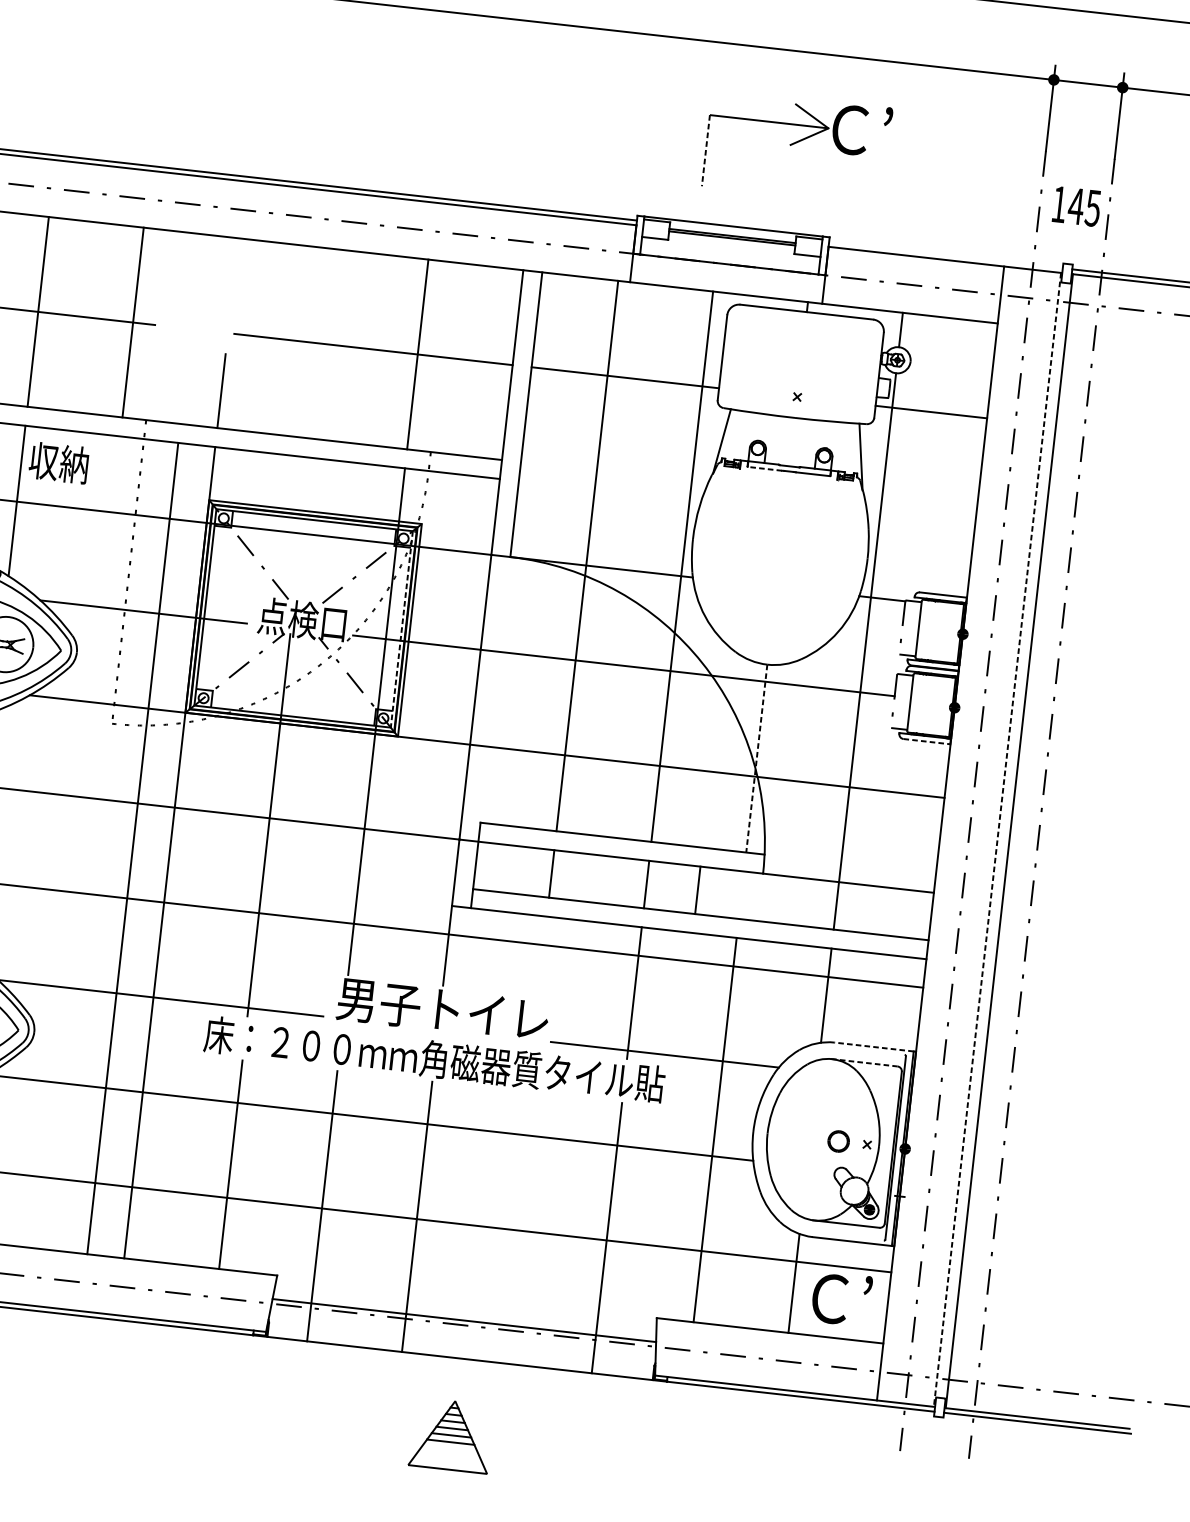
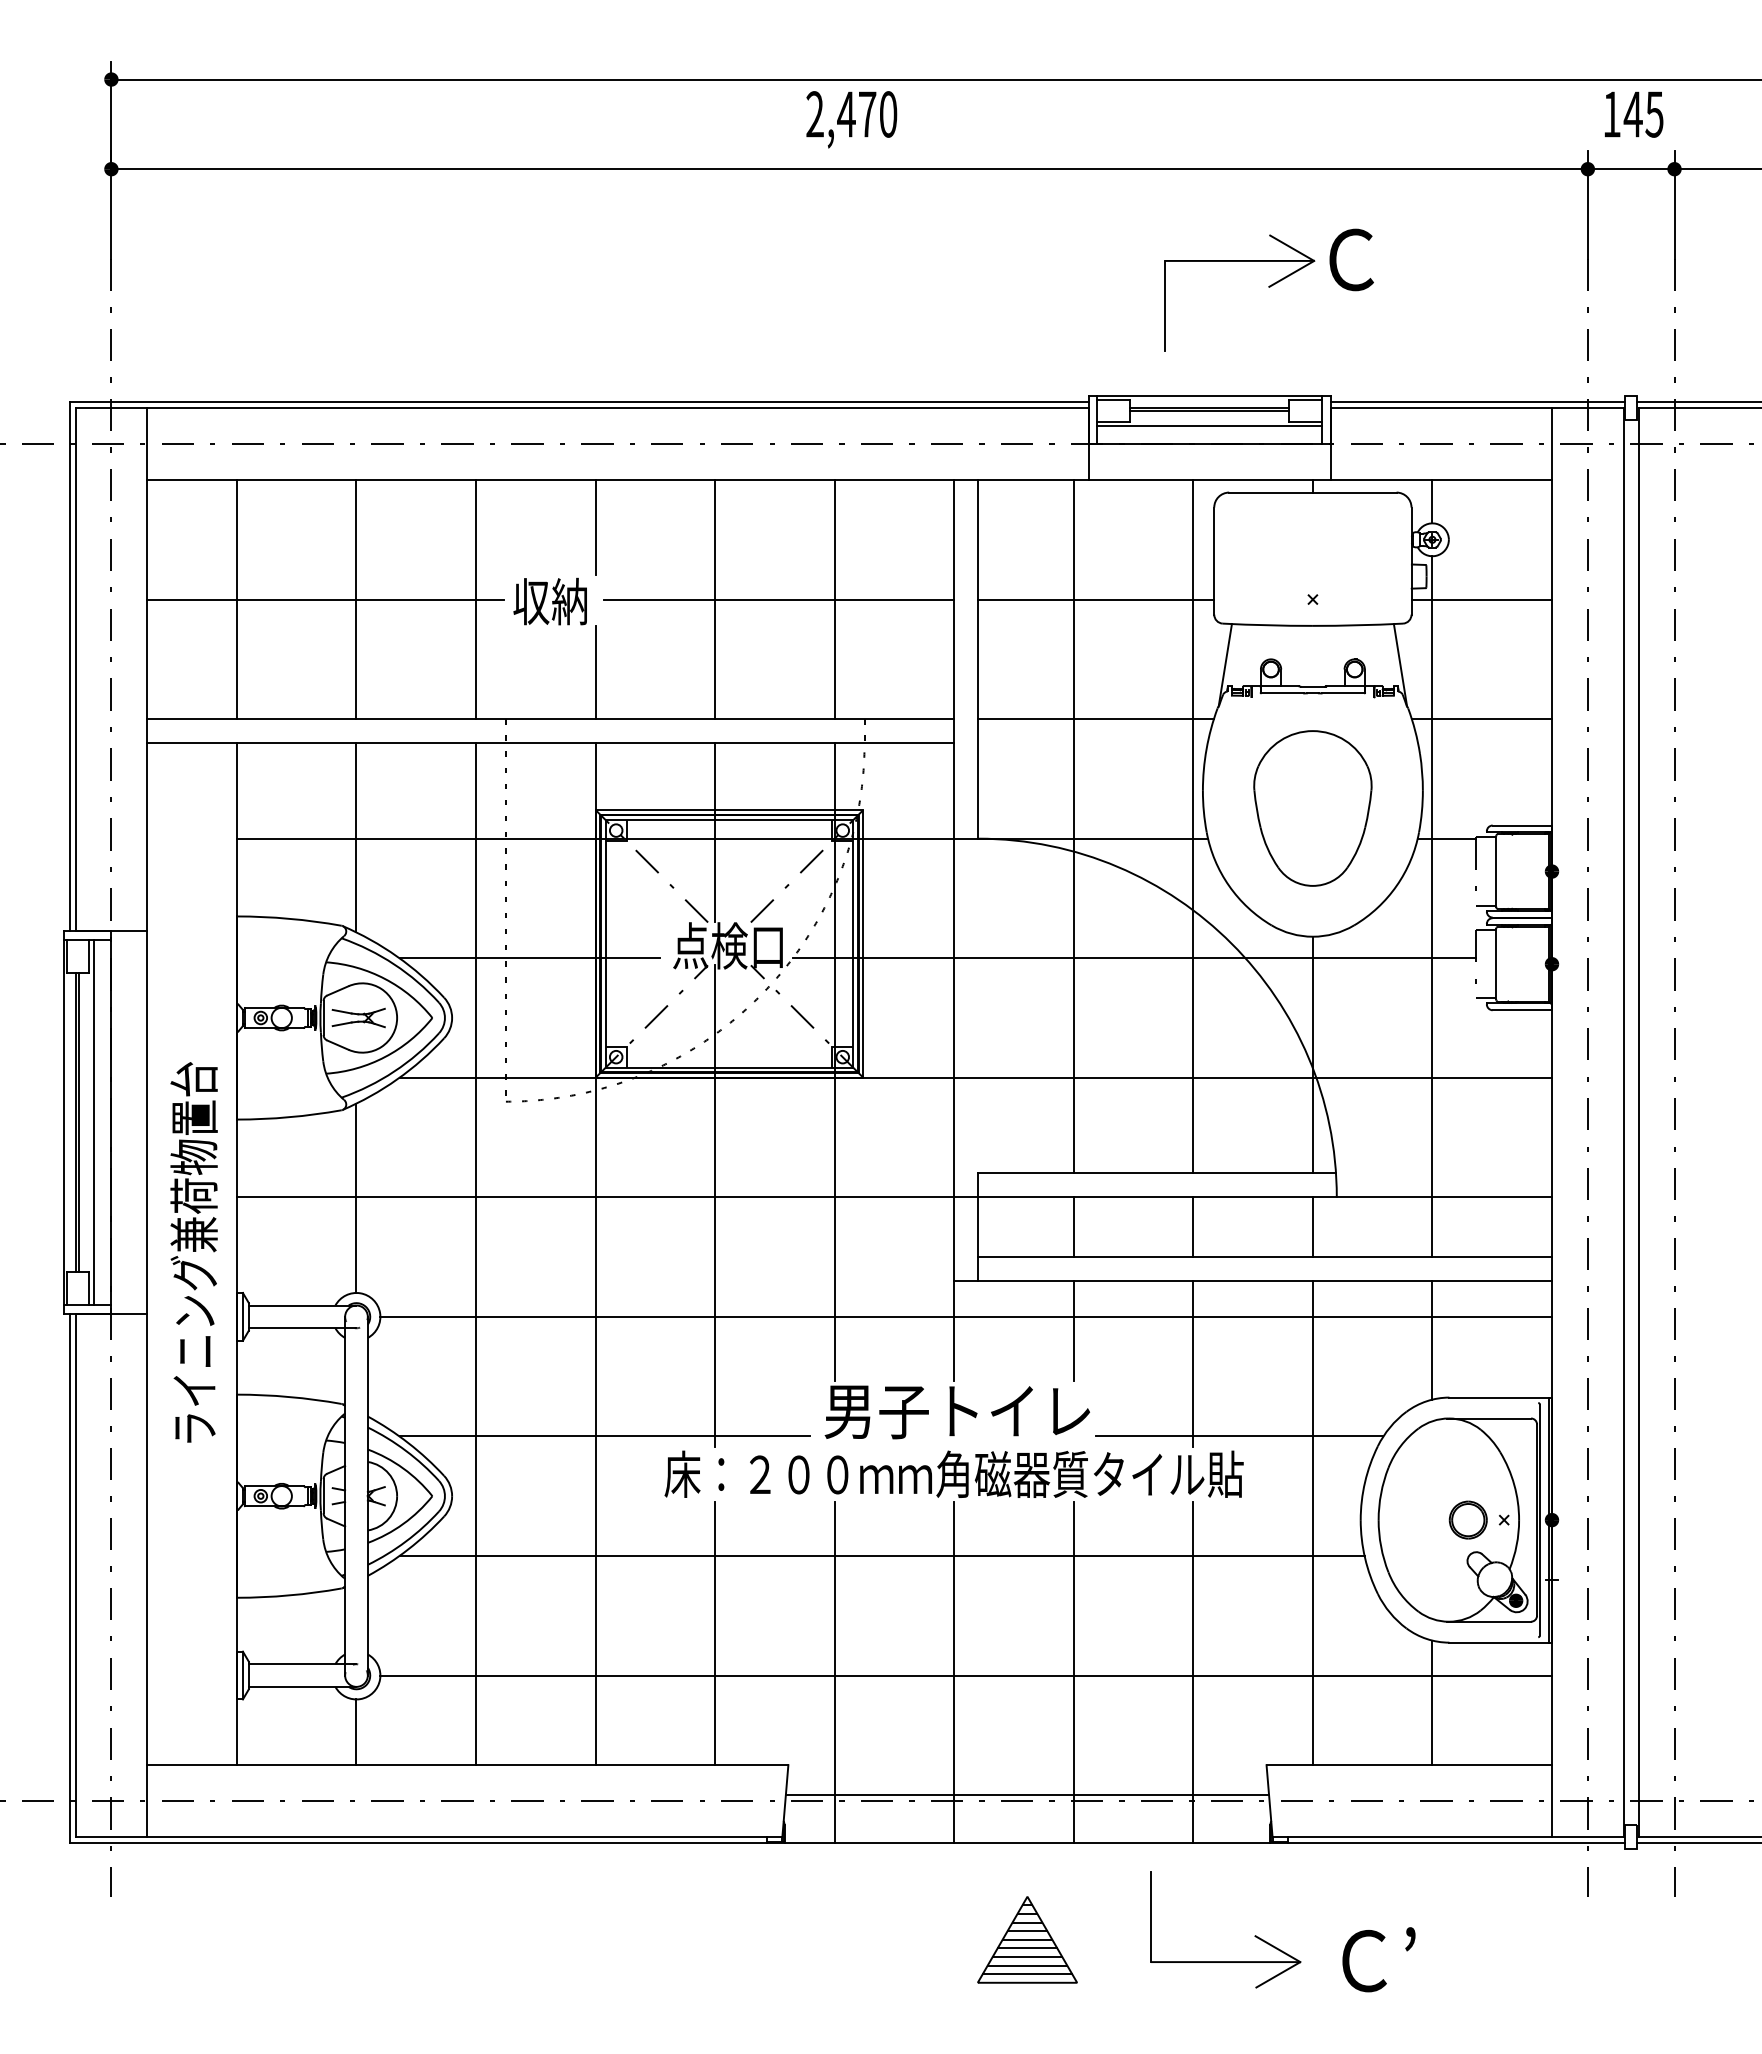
text: (861, 130) -> (1355, 258), Ｃ’ -> Ｃ
line: (705, 150) -> (1164, 305), dashed -> solid
text: (1077, 206) -> (1634, 114), moved
line: (730, 250) -> (1209, 426), added
line: (945, 255) -> (1477, 402), added
line: (234, 275) -> (595, 527), added
line: (323, 343) -> (715, 599), added
text: (58, 462) -> (549, 601), moved
line: (764, 468) -> (1282, 693), dashed -> solid
line: (614, 472) -> (1095, 719), added
line: (920, 507) -> (1481, 719), added
line: (302, 528) -> (715, 832), added
part: (778, 562) -> (1312, 808), added
line: (402, 629) -> (853, 943), dashed -> solid
line: (927, 741) -> (1522, 1010), dashed -> solid
line: (756, 758) -> (1312, 1055), dashed -> solid
line: (997, 840) -> (1623, 1123), dashed -> solid
line: (133, 848) -> (476, 1254), moved
line: (697, 890) -> (1312, 1227), moved
line: (542, 956) -> (1073, 1331), added
line: (874, 1046) -> (1499, 1397), dashed -> solid
line: (864, 1062) -> (1489, 1418), dashed -> solid
part: (838, 1140) -> (1467, 1519), size x1.43
line: (511, 1227) -> (1073, 1672), added
text: (841, 1298) -> (1378, 1959), moved
line: (450, 1448) -> (1027, 1956), added
part: (632, 1452) -> (1254, 1935), added
line: (449, 1455) -> (1027, 1965), added
line: (448, 1462) -> (1027, 1974), added

